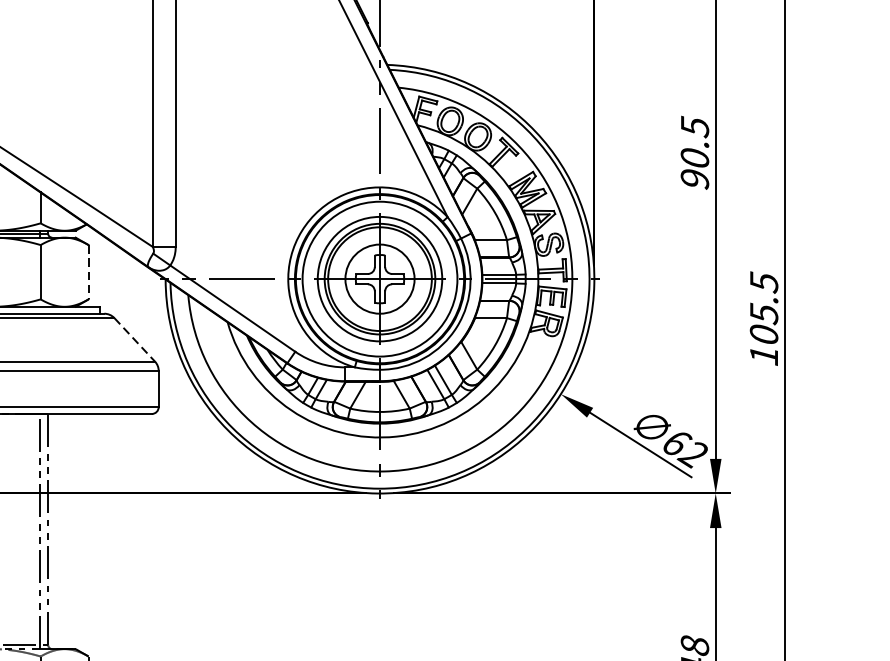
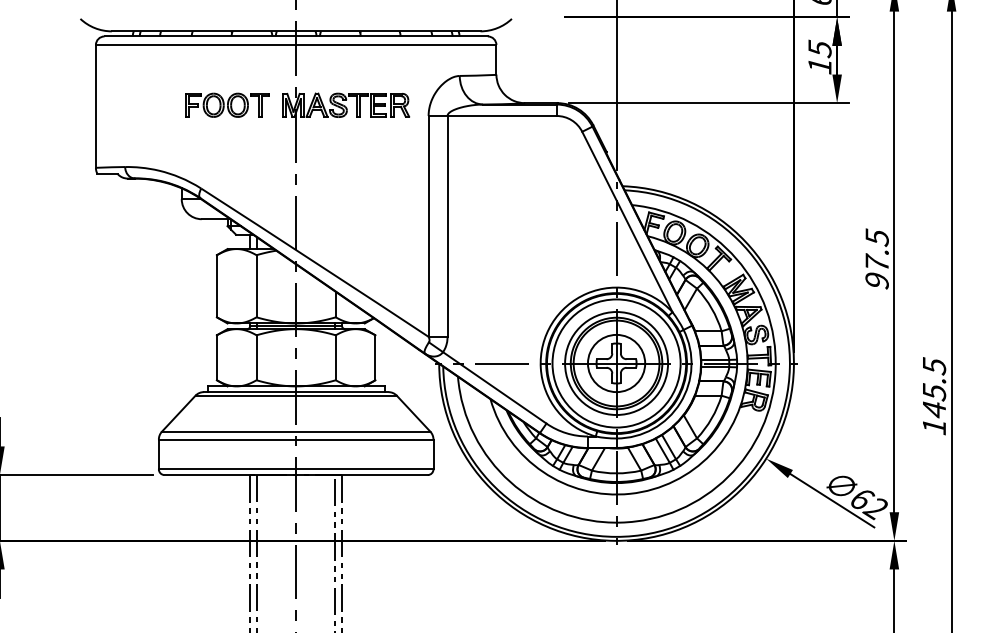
text: (694, 157) -> (876, 262), 90.5 -> 97.5
line: (88, 273) -> (375, 358), dashed -> solid
text: (764, 334) -> (934, 409), 105.5 -> 145.5
line: (134, 339) -> (413, 413), dashed -> solid

